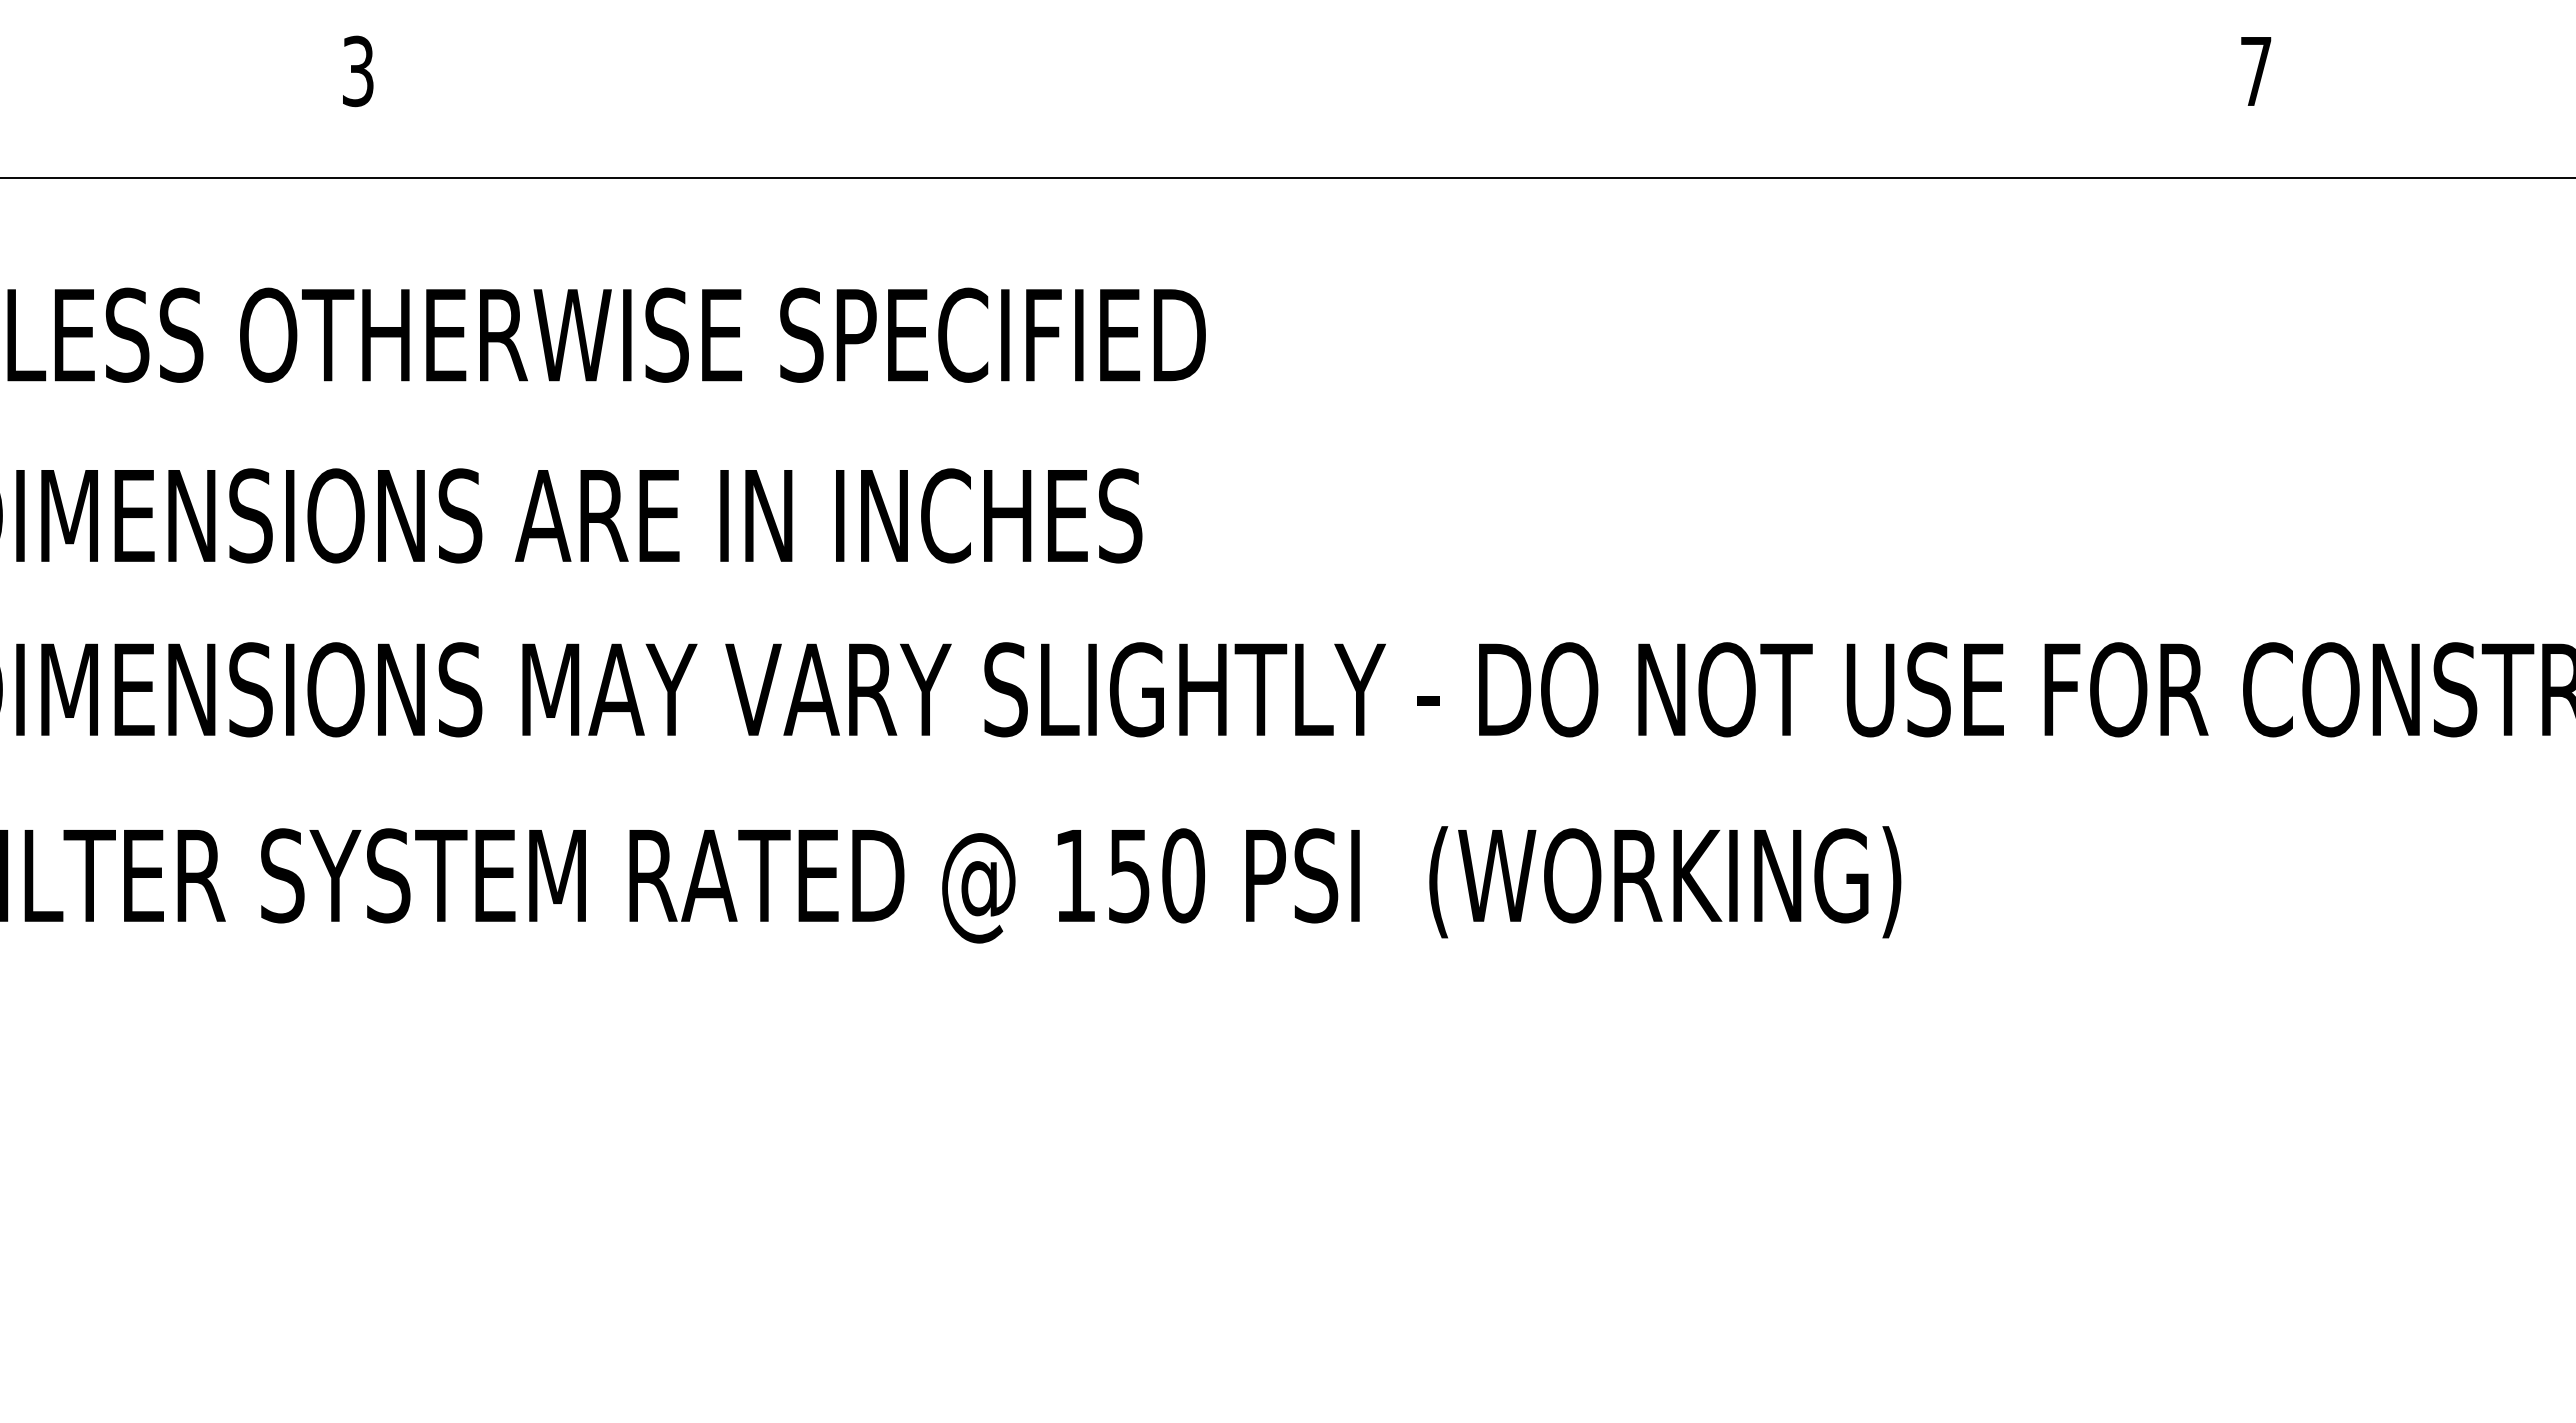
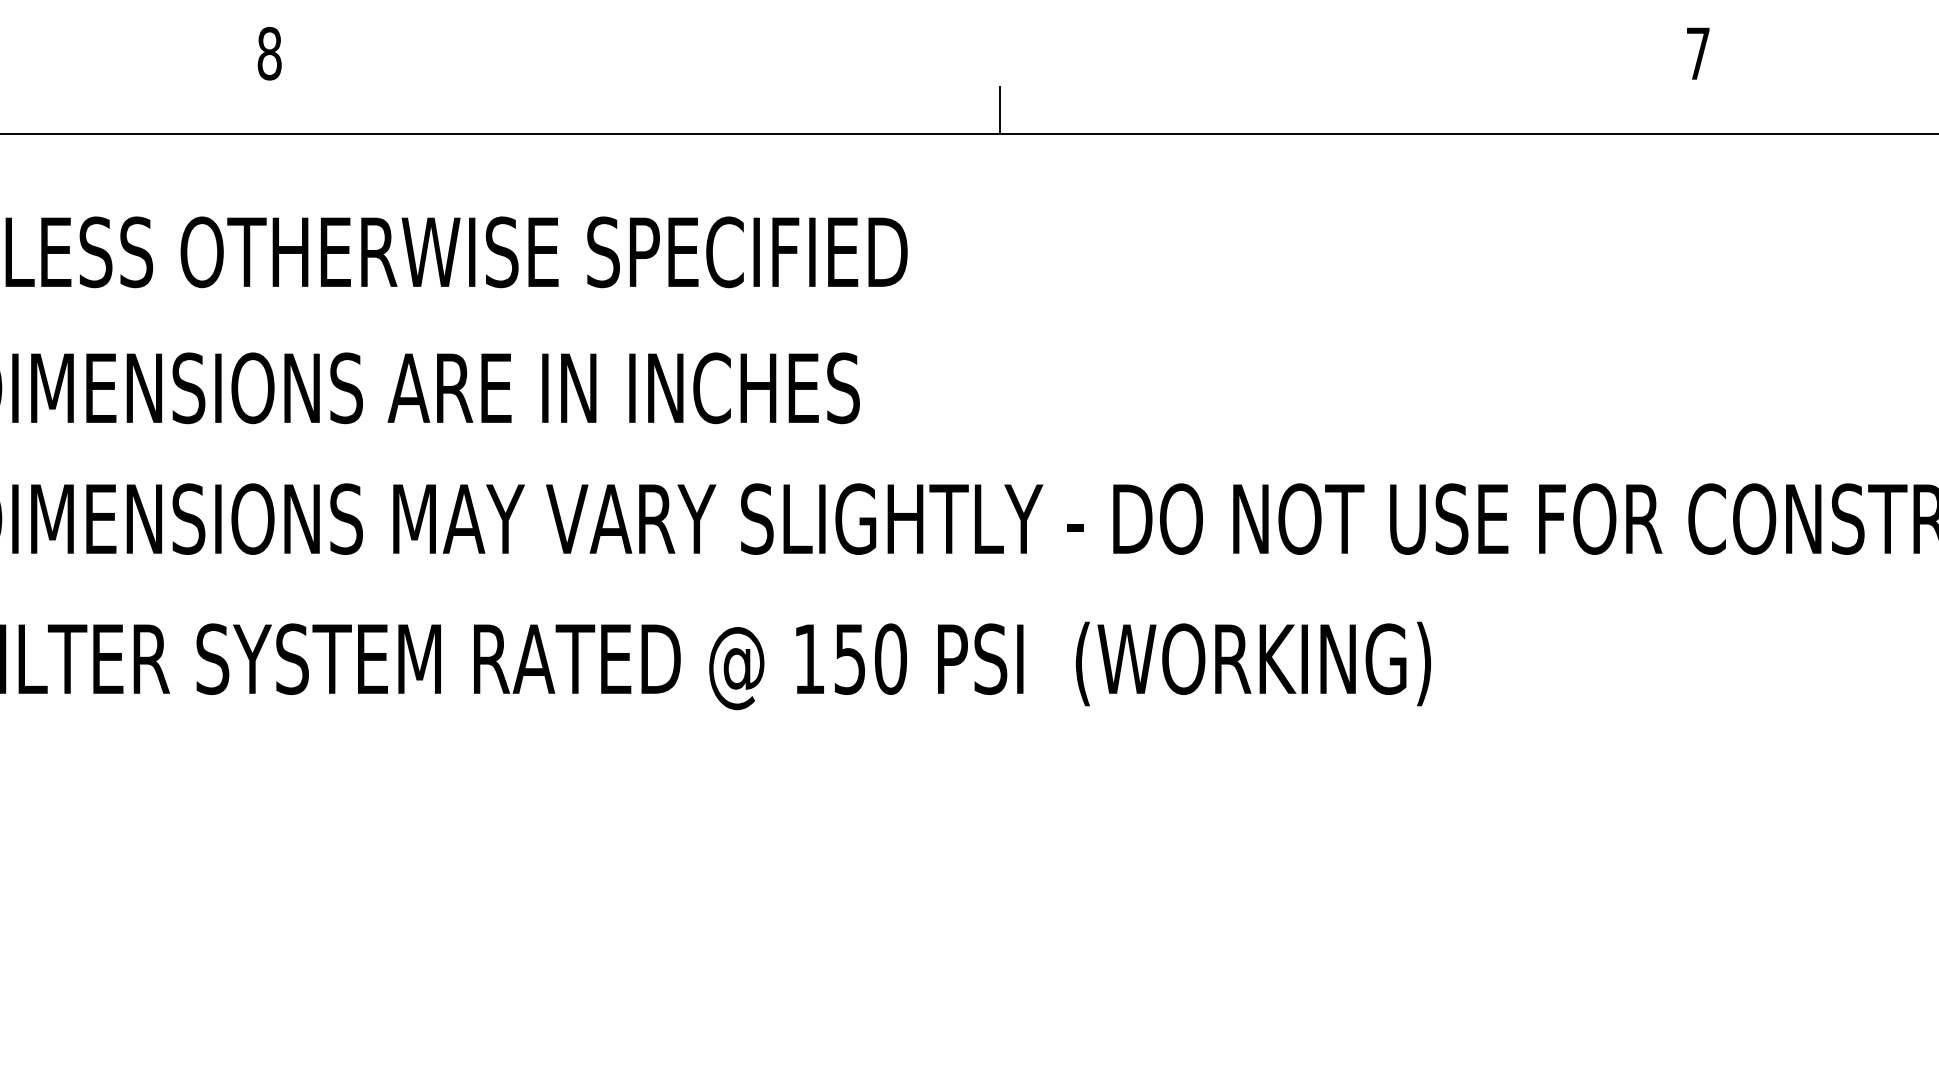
text: (358, 71) -> (269, 53), 3 -> 8
line: (1328, 146) -> (999, 110), added

